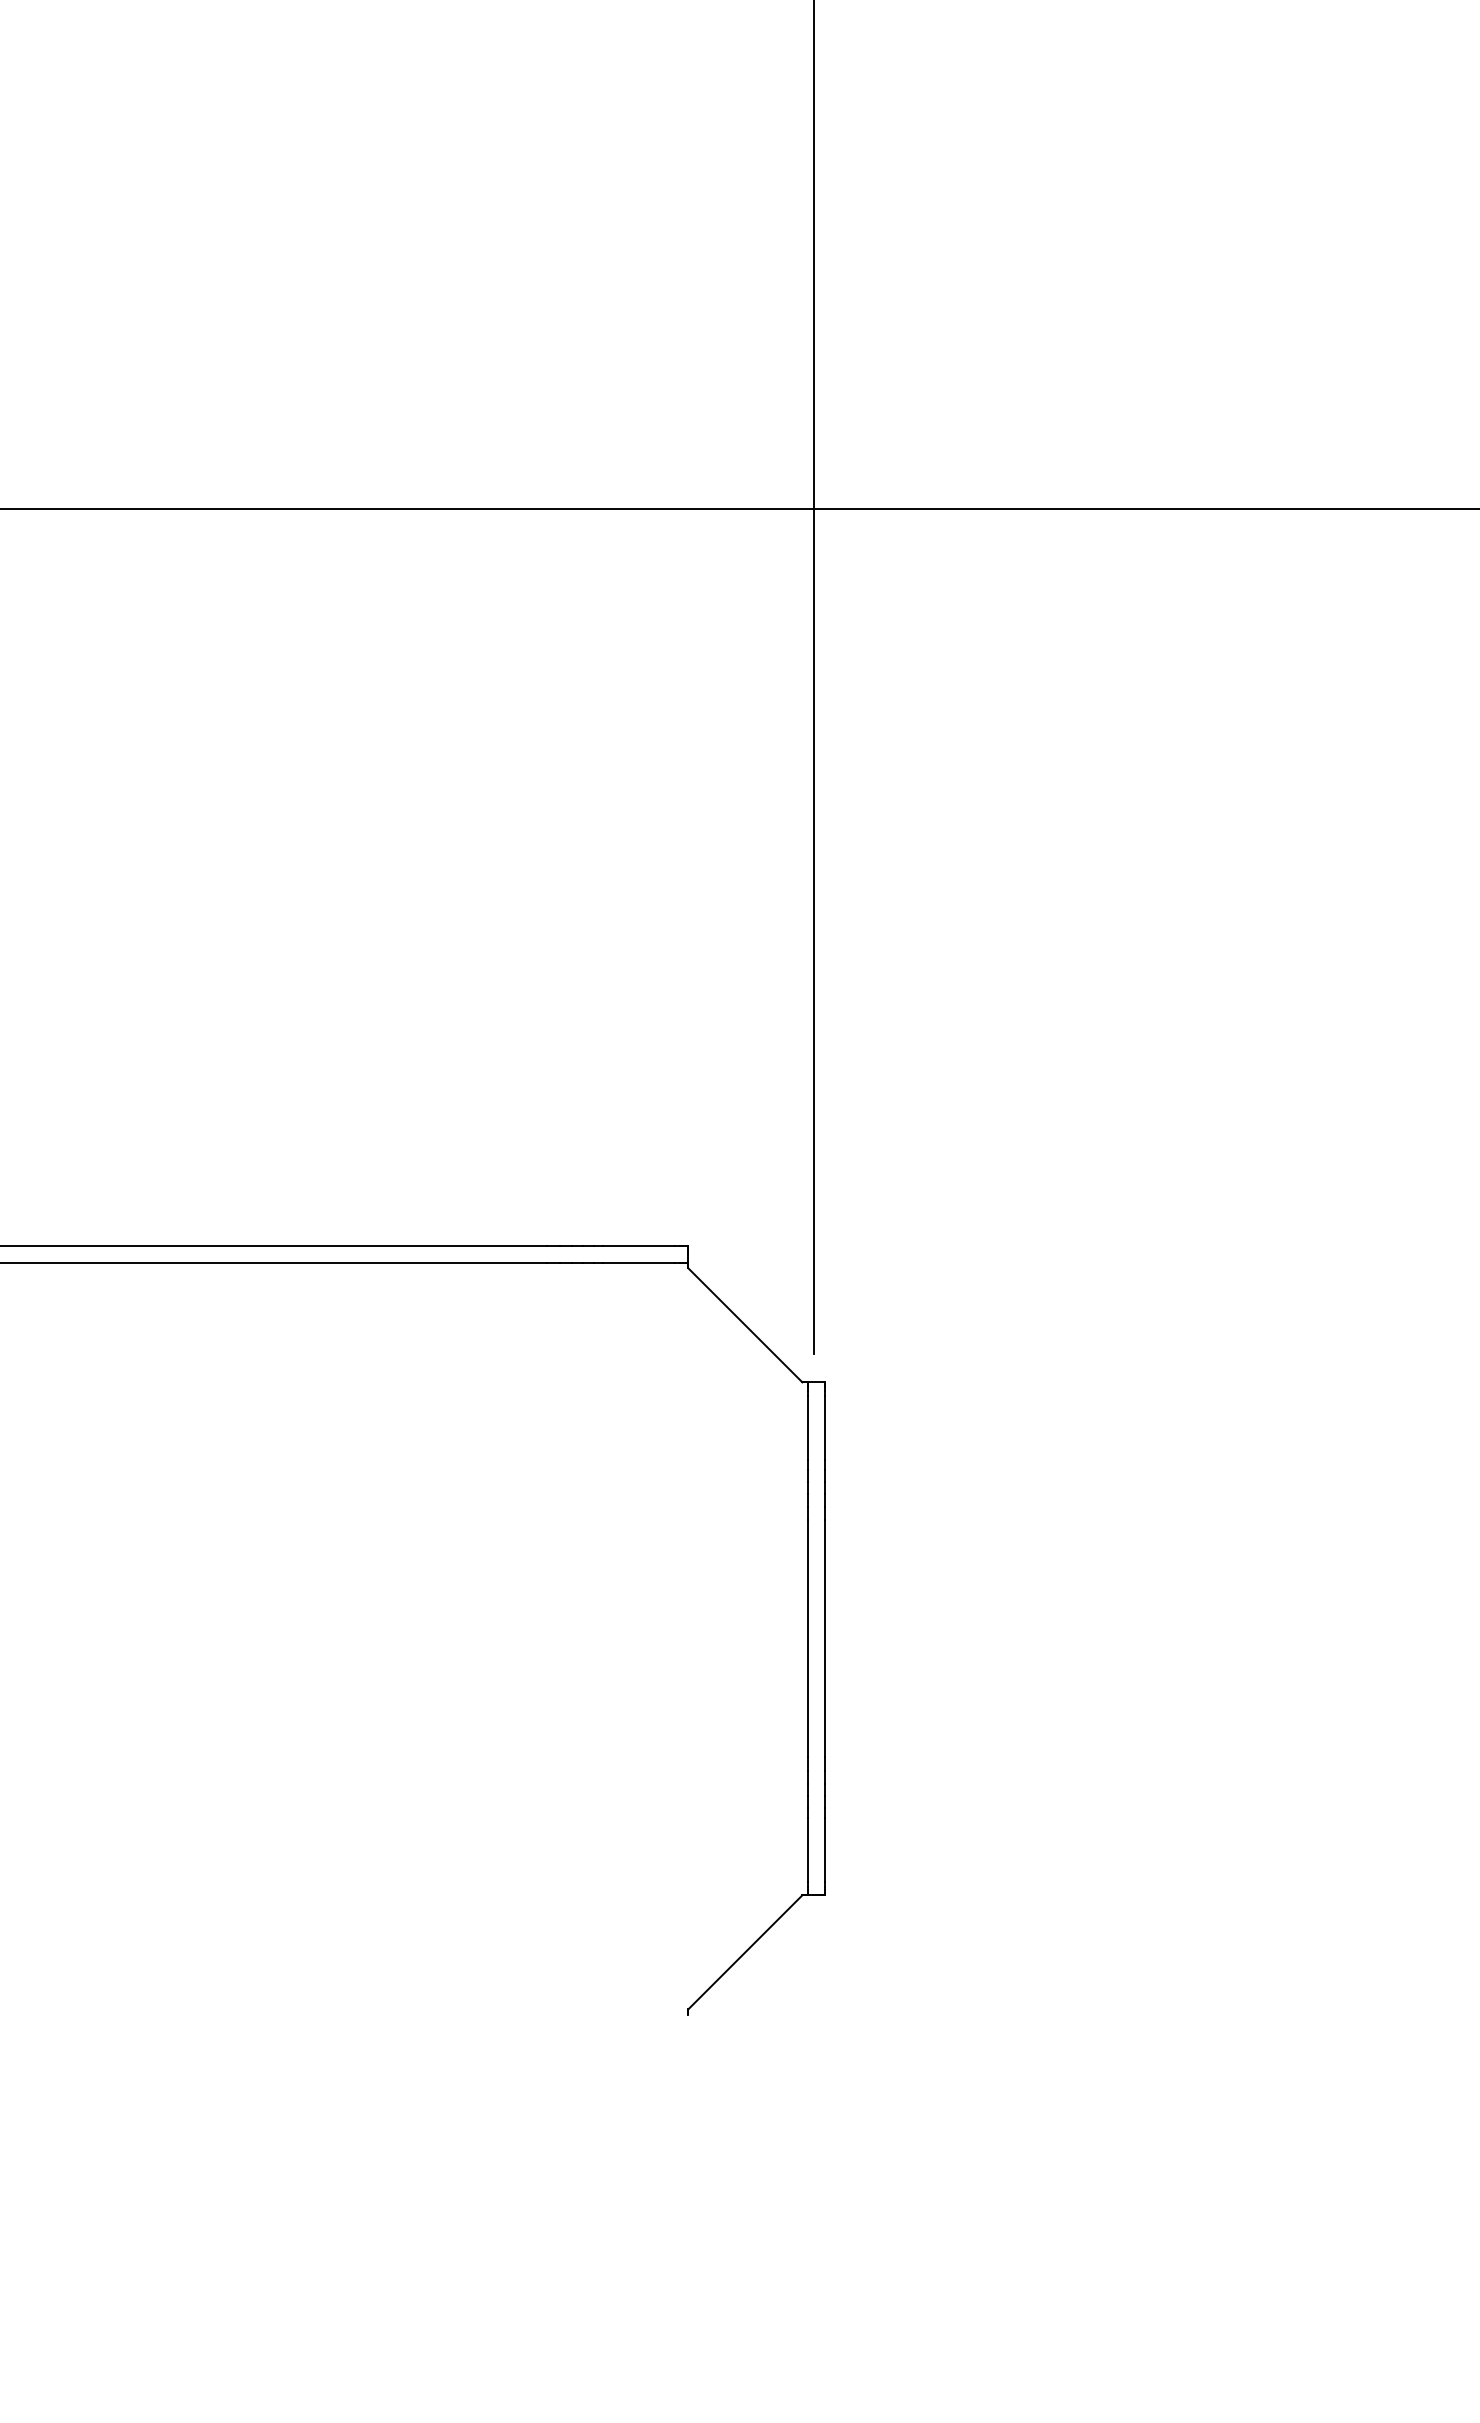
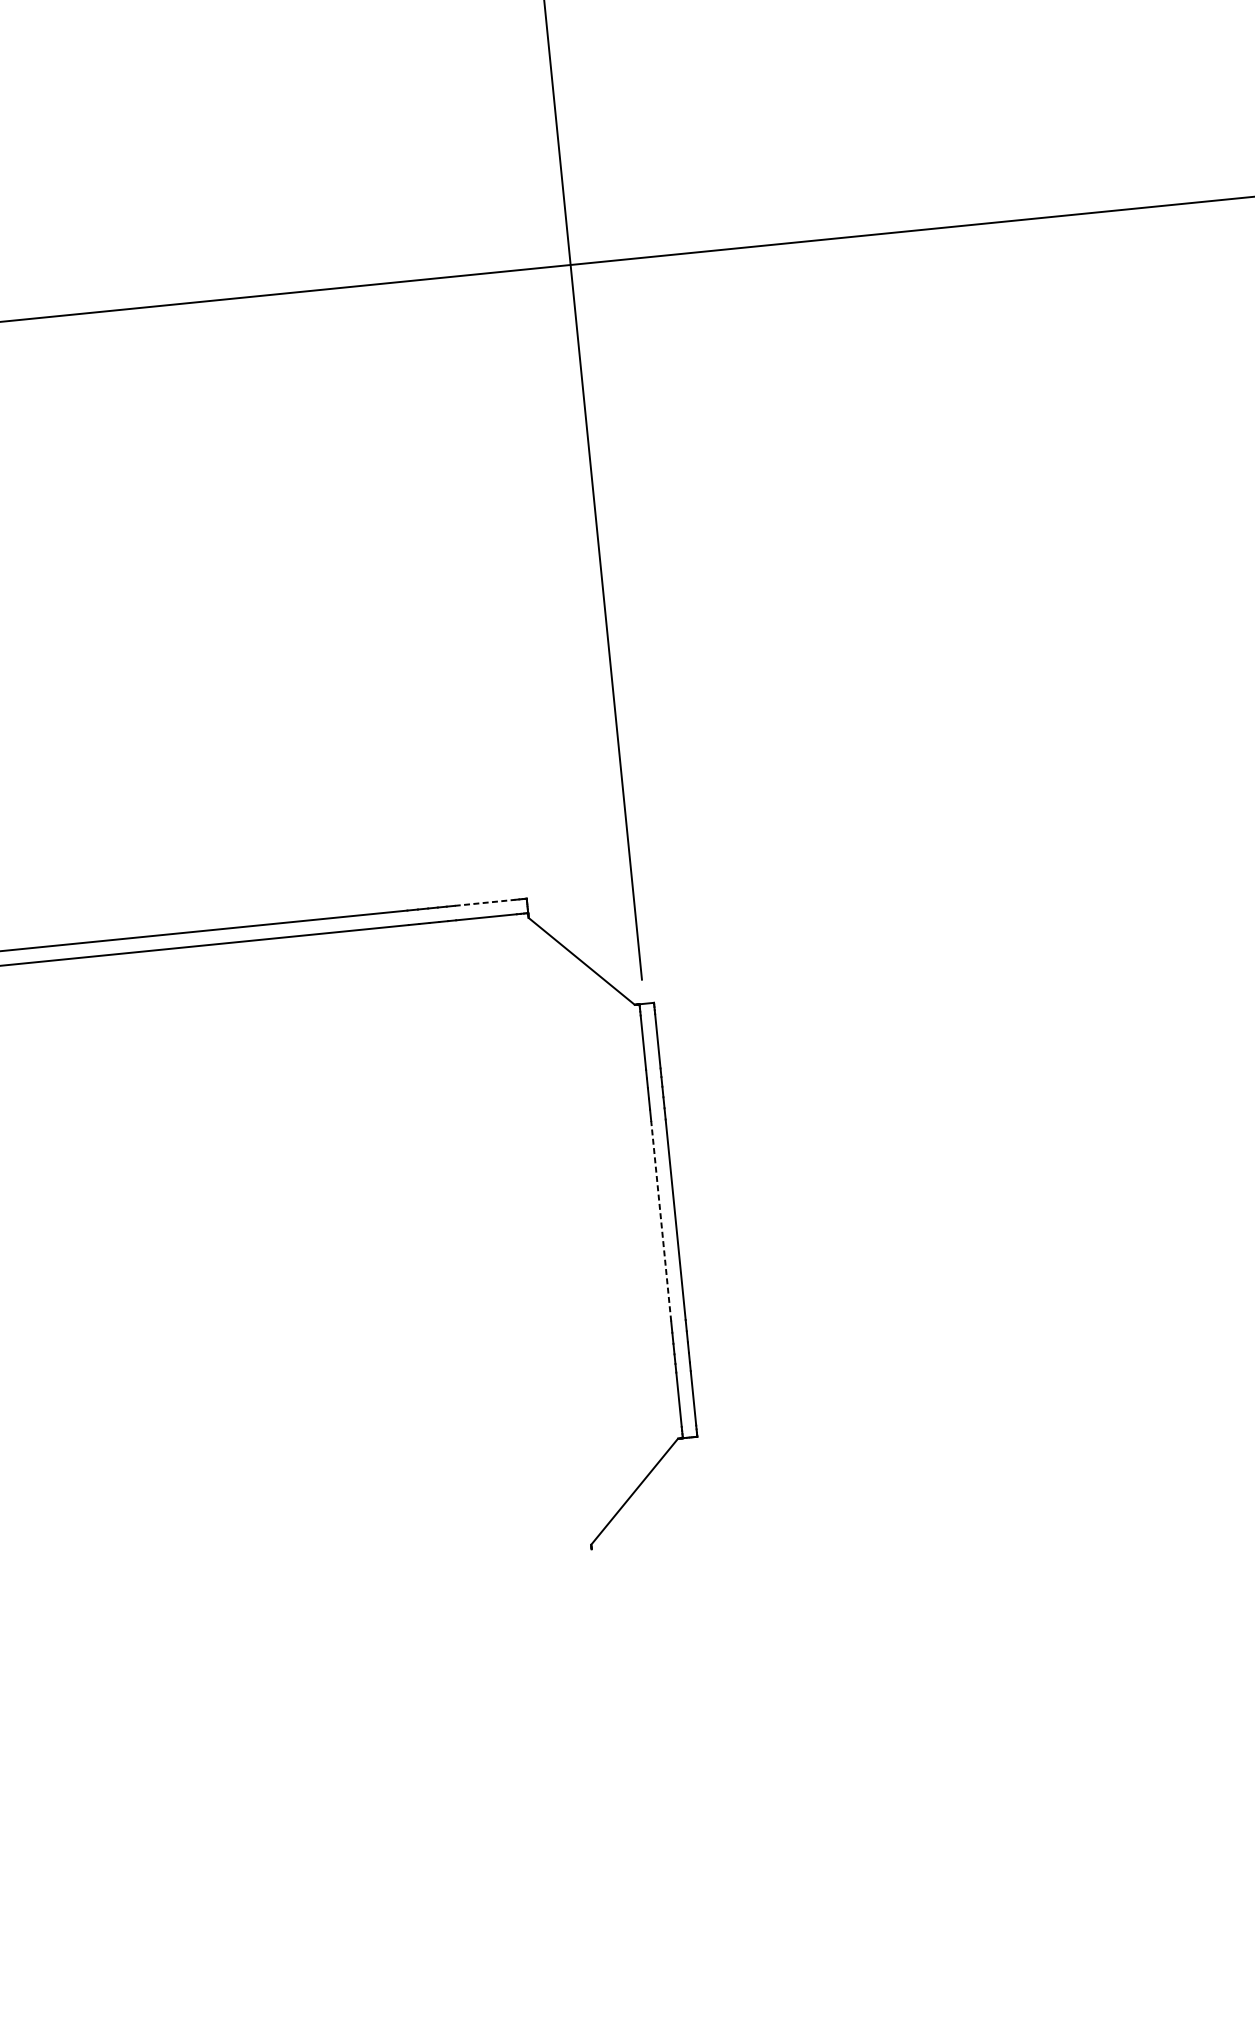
line: (639, 1245) -> (485, 902), solid -> dashed
line: (808, 1638) -> (661, 1220), solid -> dashed

